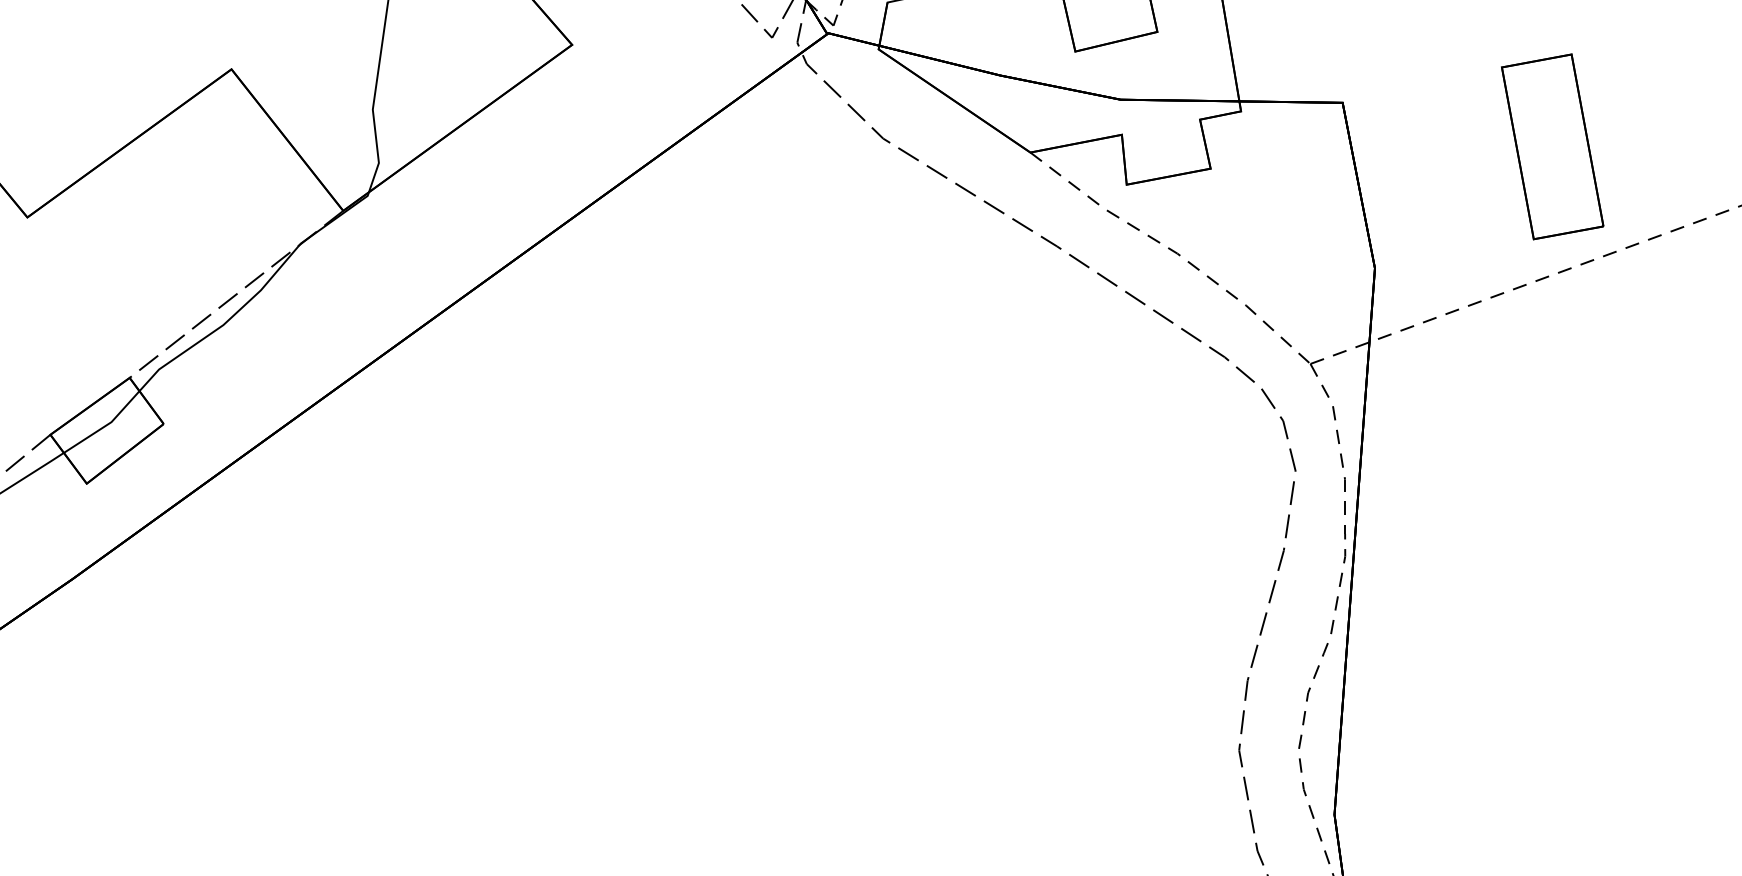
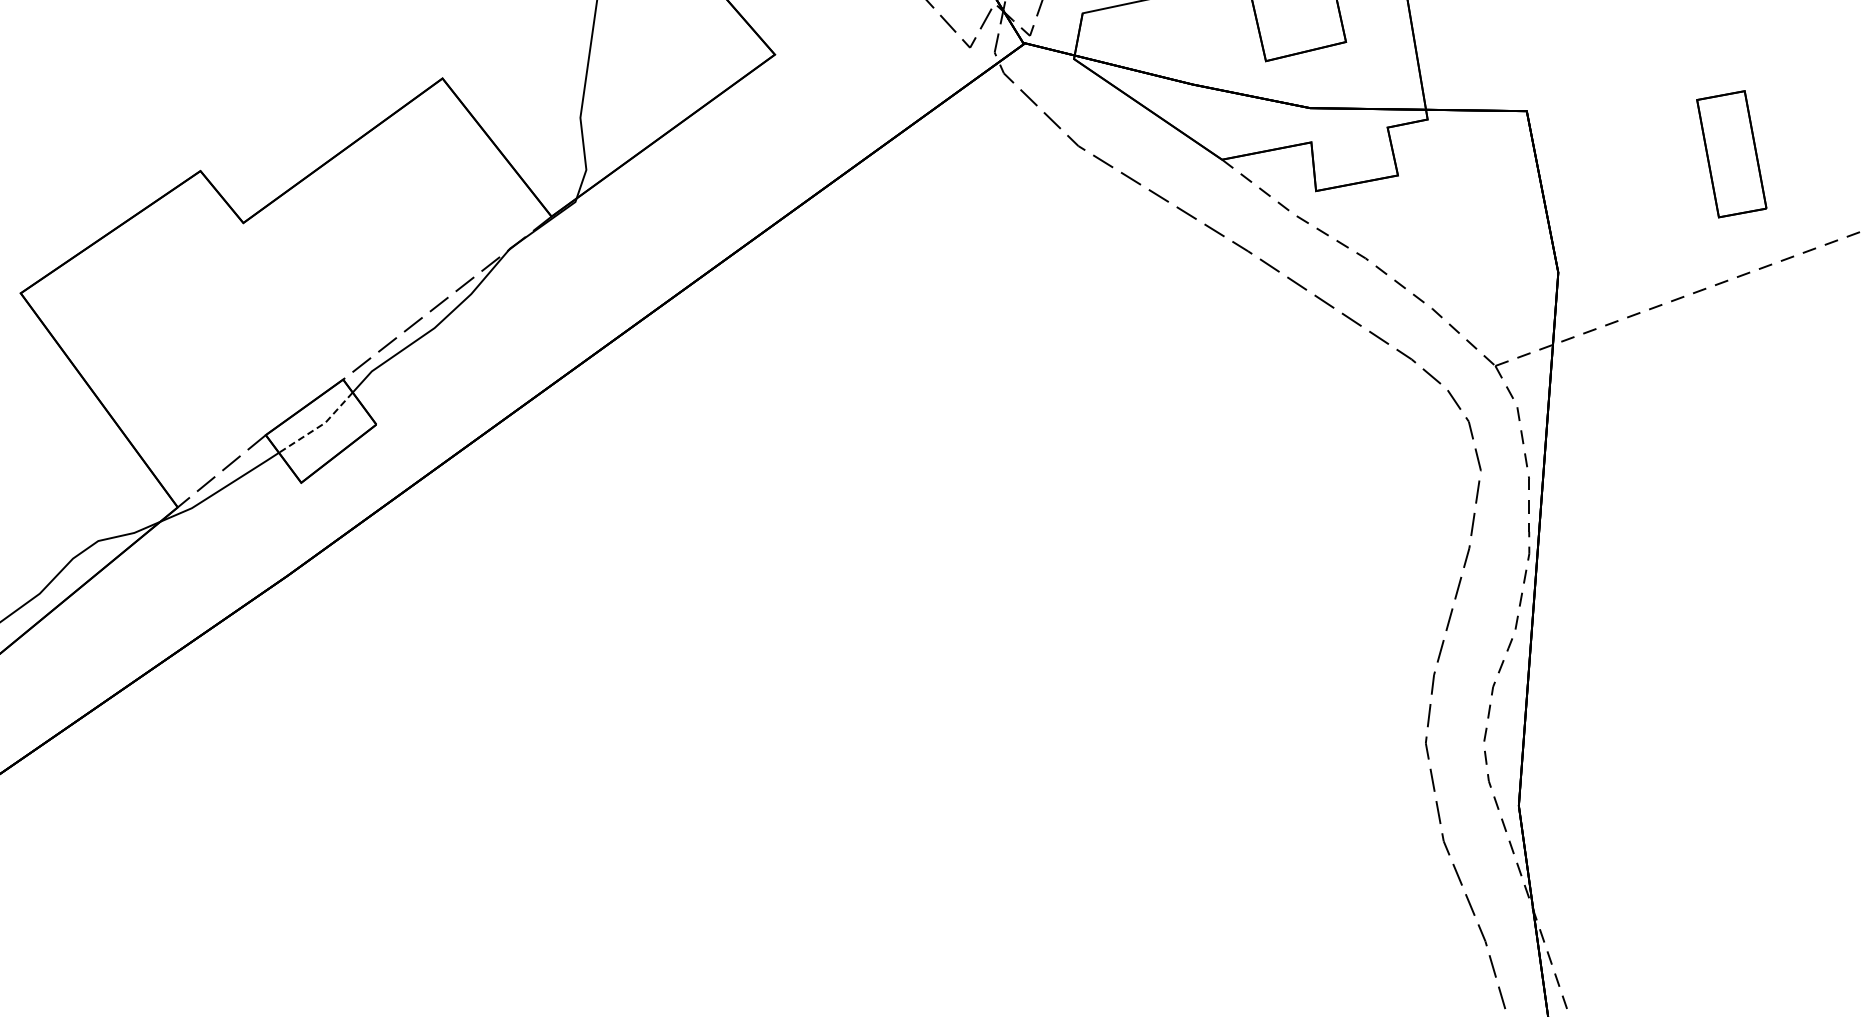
part: (1552, 147) -> (1731, 154), size x0.7
line: (105, 425) -> (319, 426), solid -> dashed

